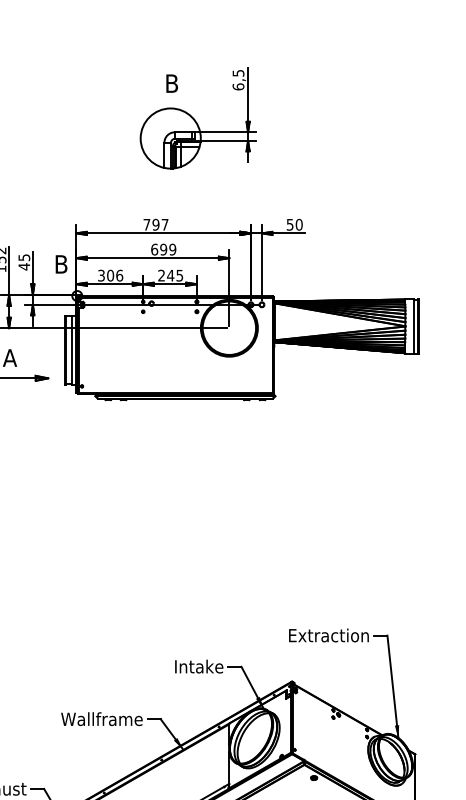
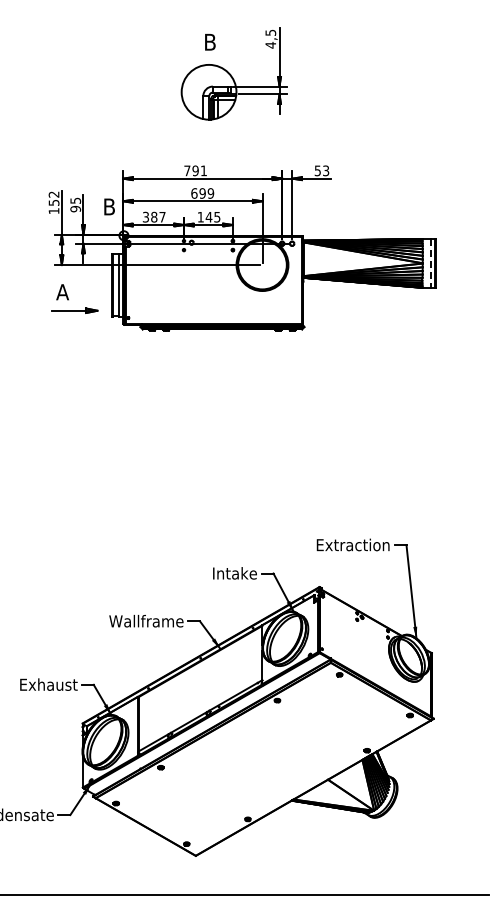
text: (238, 87) -> (270, 45), 6,5 -> 4,5
text: (164, 224) -> (203, 170), 797 -> 791
text: (299, 224) -> (326, 170), 50 -> 53
text: (24, 266) -> (75, 208), 45 -> 95
text: (115, 274) -> (158, 216), 306 -> 387
text: (161, 274) -> (200, 216), 245 -> 145
line: (413, 326) -> (430, 263), solid -> dashed

